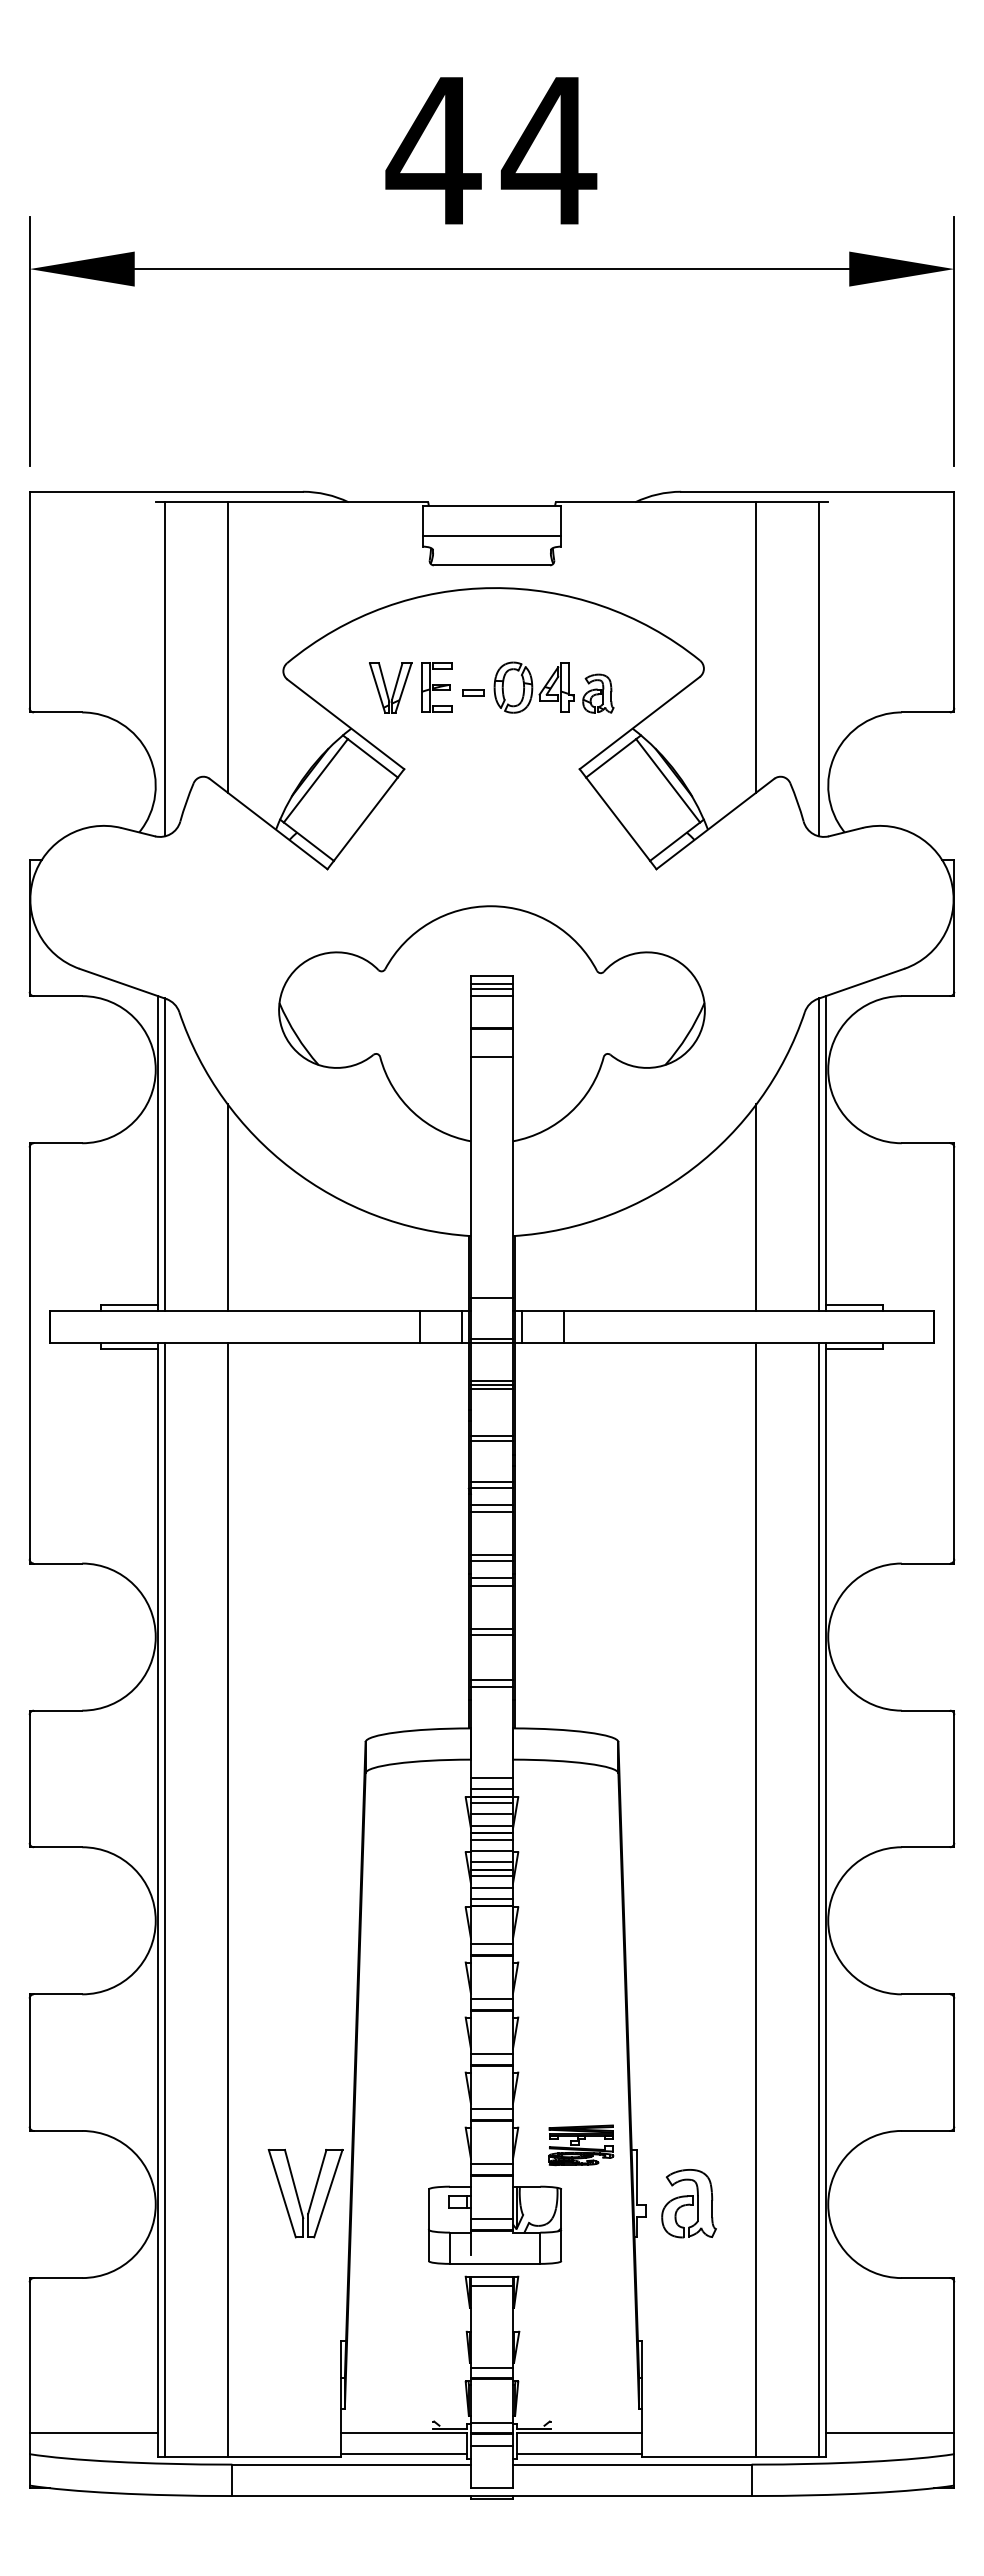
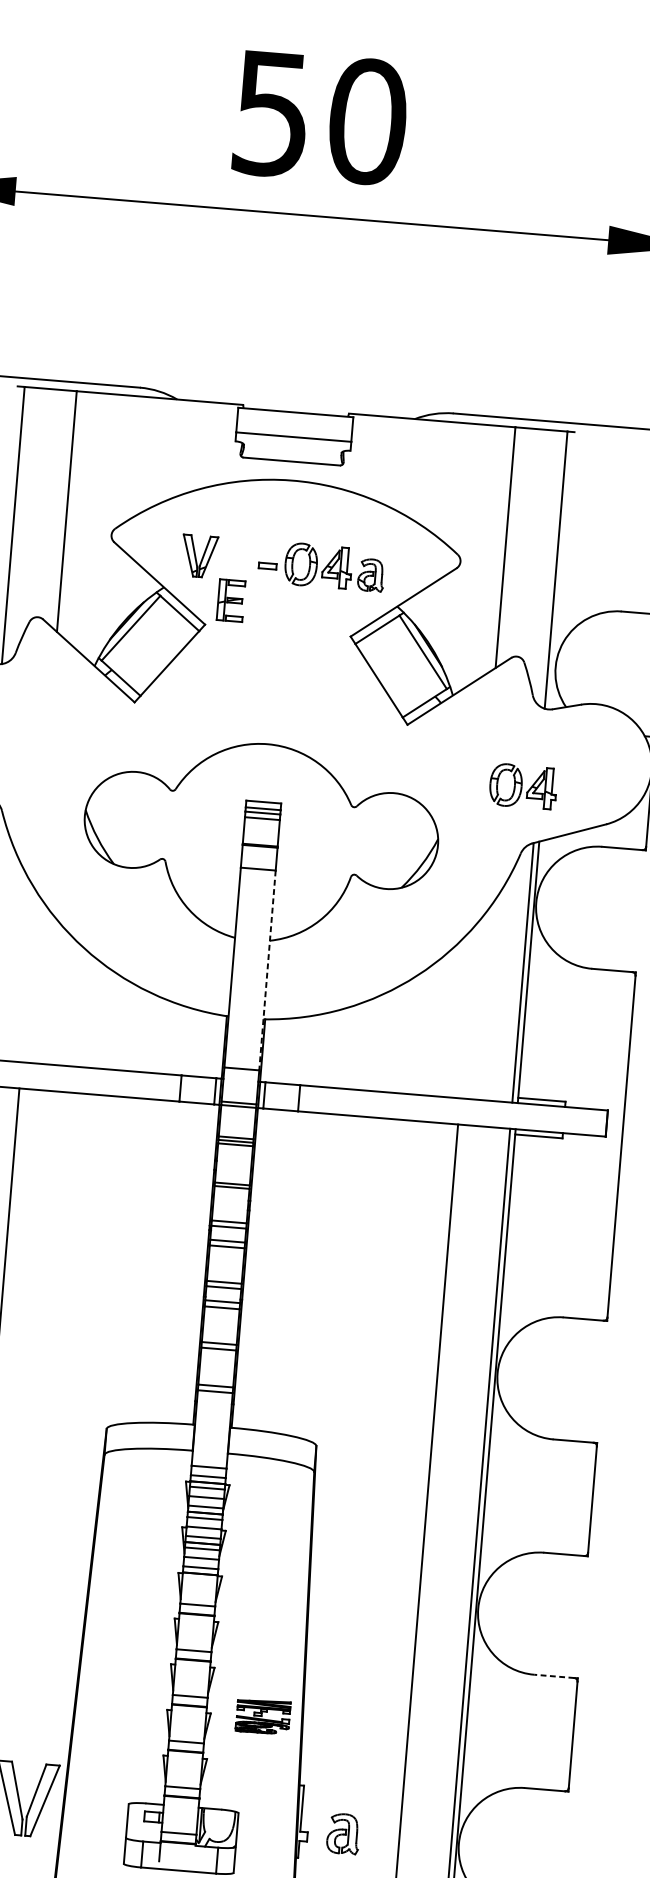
text: (491, 150) -> (319, 117), 44 -> 50
part: (436, 687) -> (230, 600), moved
part: (800, 931) -> (522, 786), added
line: (513, 1177) -> (267, 970), solid -> dashed
line: (227, 1207) -> (28, 976), removed
line: (756, 1207) -> (467, 1012), removed
line: (925, 1994) -> (553, 1676), solid -> dashed
part: (581, 2145) -> (263, 1716), moved
part: (688, 2203) -> (343, 1833), size x0.7

